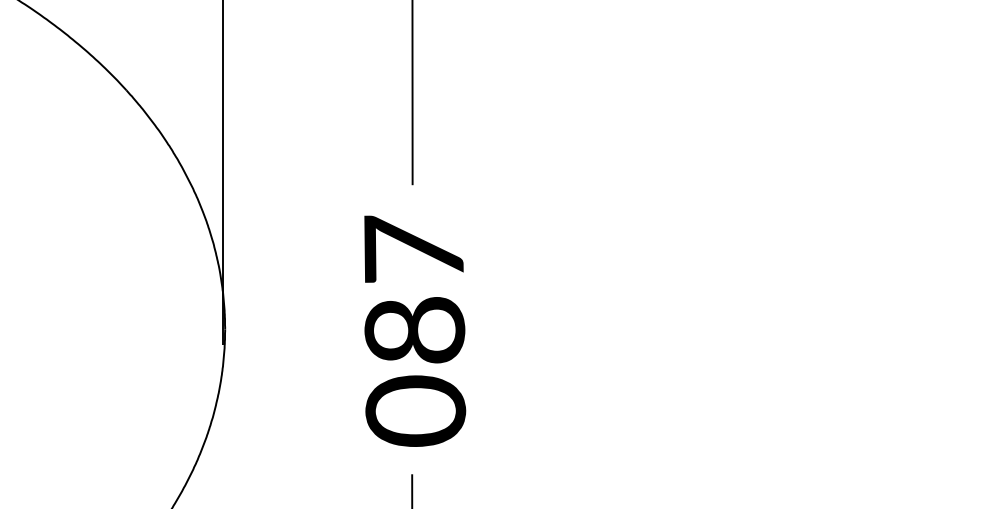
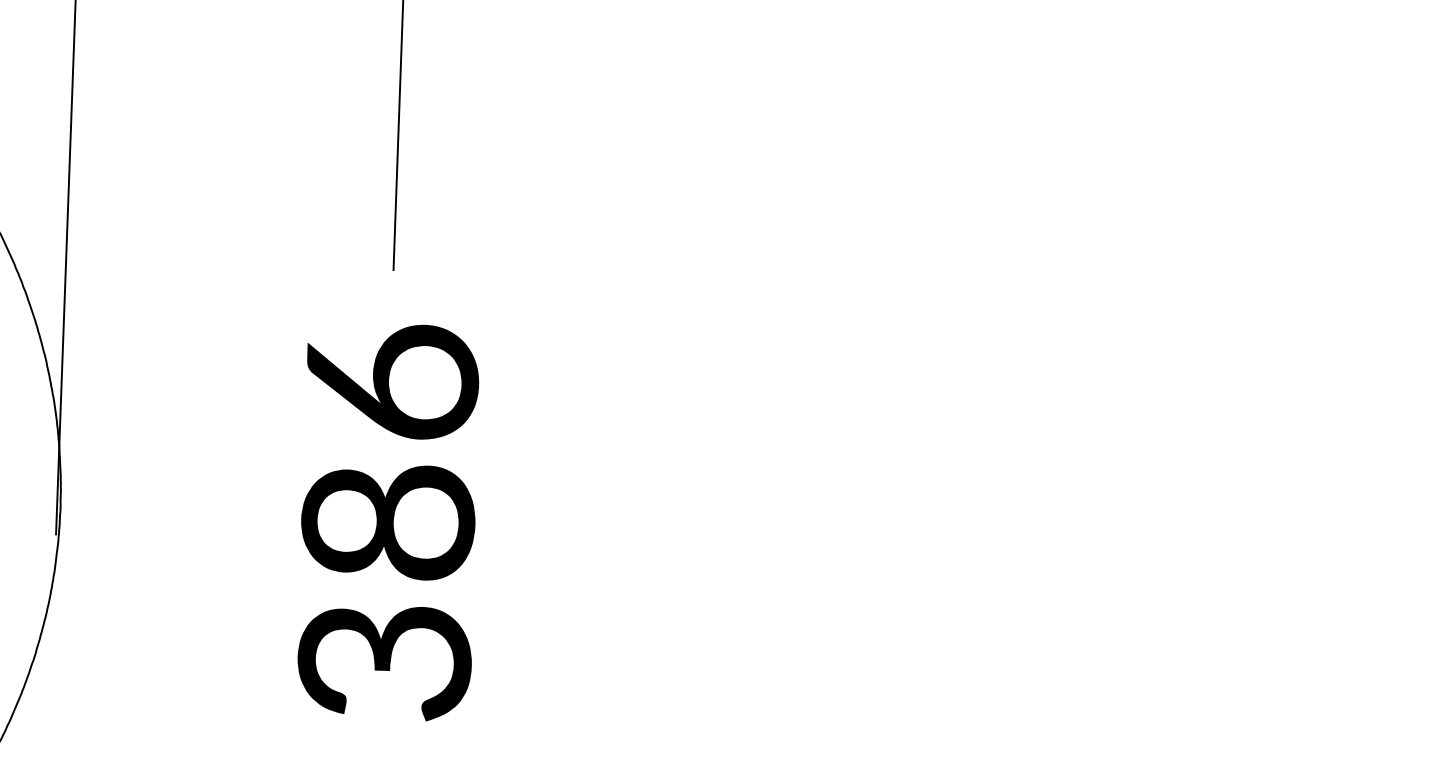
text: (414, 248) -> (392, 380), 7 -> 6
text: (415, 410) -> (384, 660), 0 -> 3

